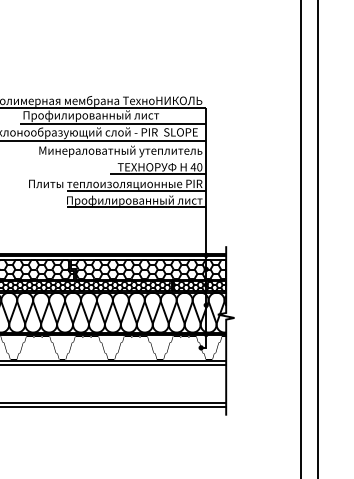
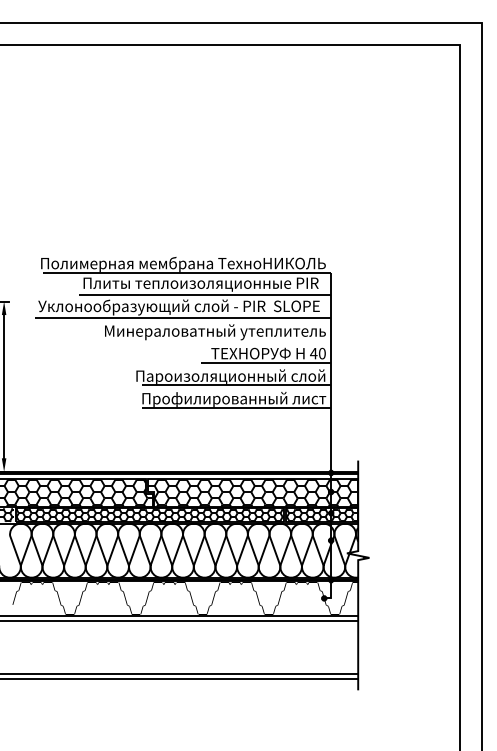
text: (113, 116) -> (205, 284), Профилированный лист -> Плиты теплоизоляционные PIR
text: (115, 184) -> (208, 376), Плиты теплоизоляционные PIR -> Пароизоляционный слой

